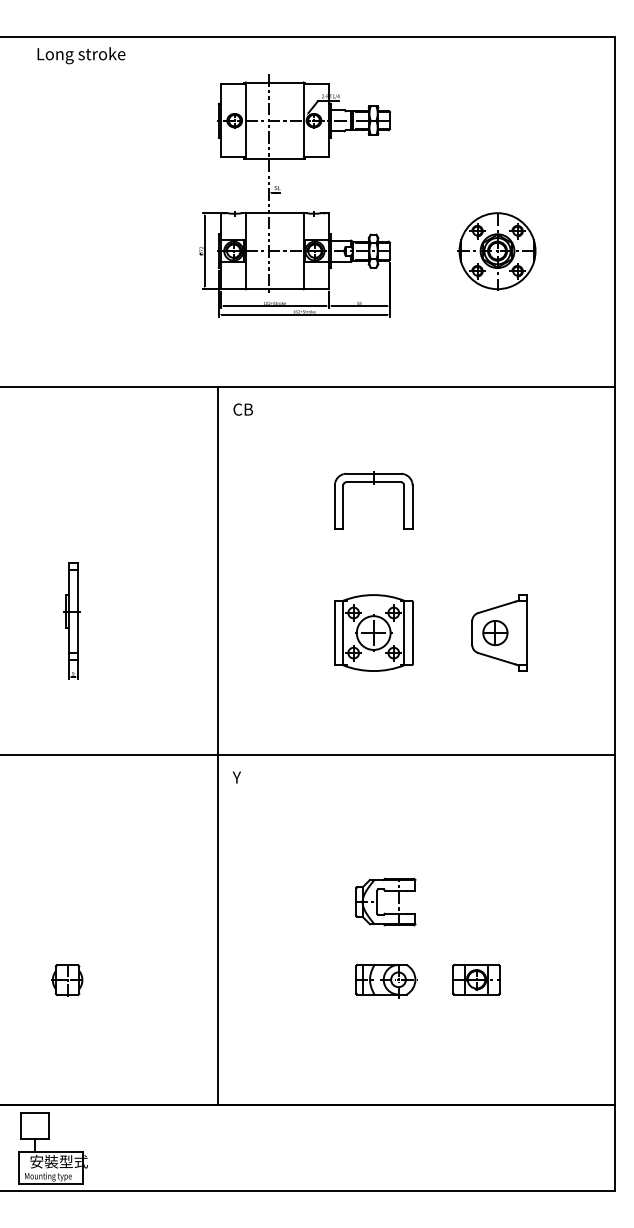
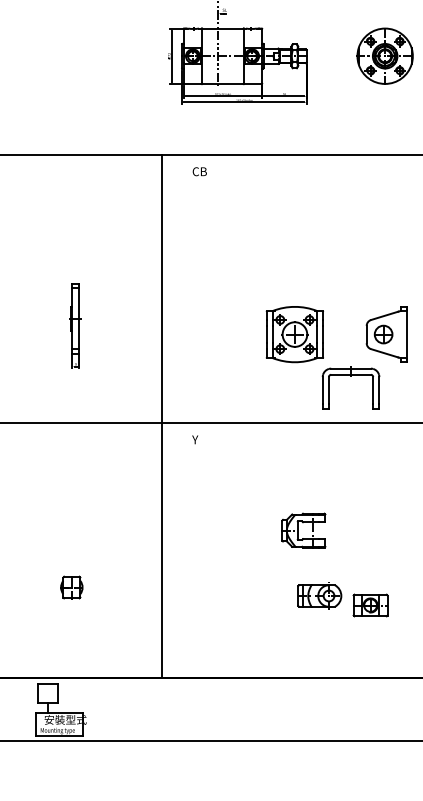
part: (373, 484) -> (350, 376), moved
line: (217, 745) -> (162, 416), moved
part: (476, 979) -> (370, 605), moved
part: (386, 981) -> (320, 597), moved

